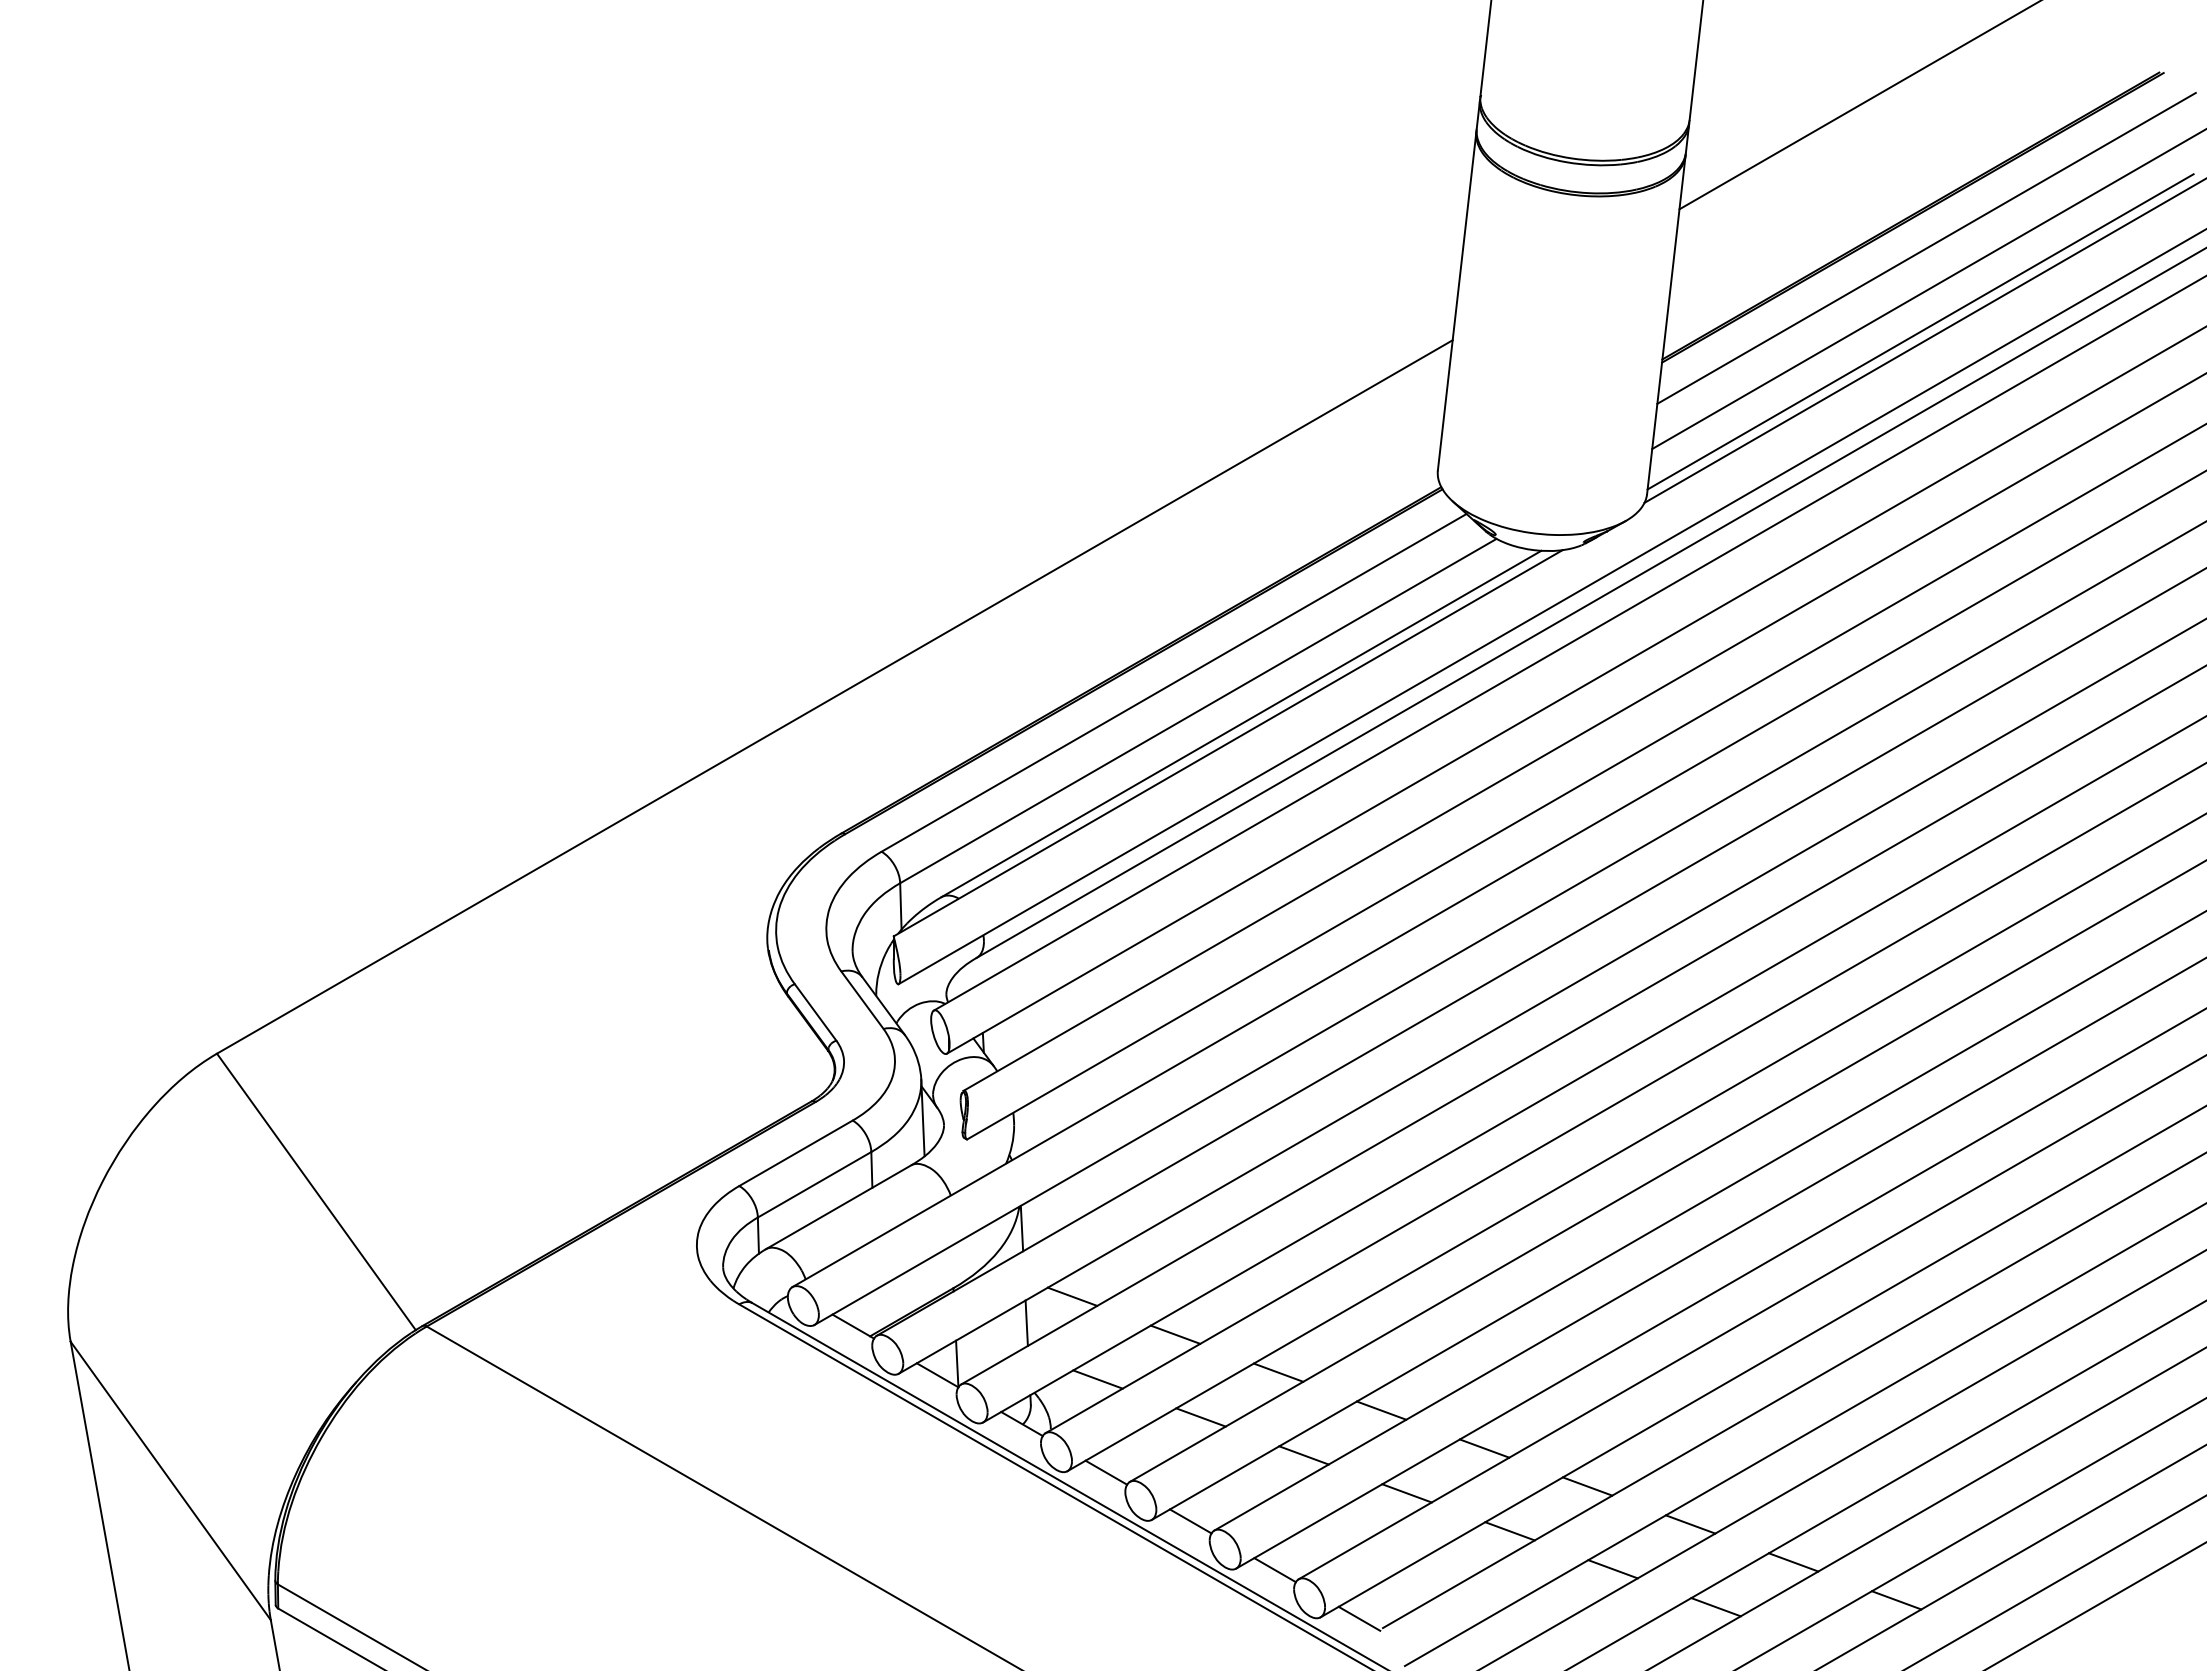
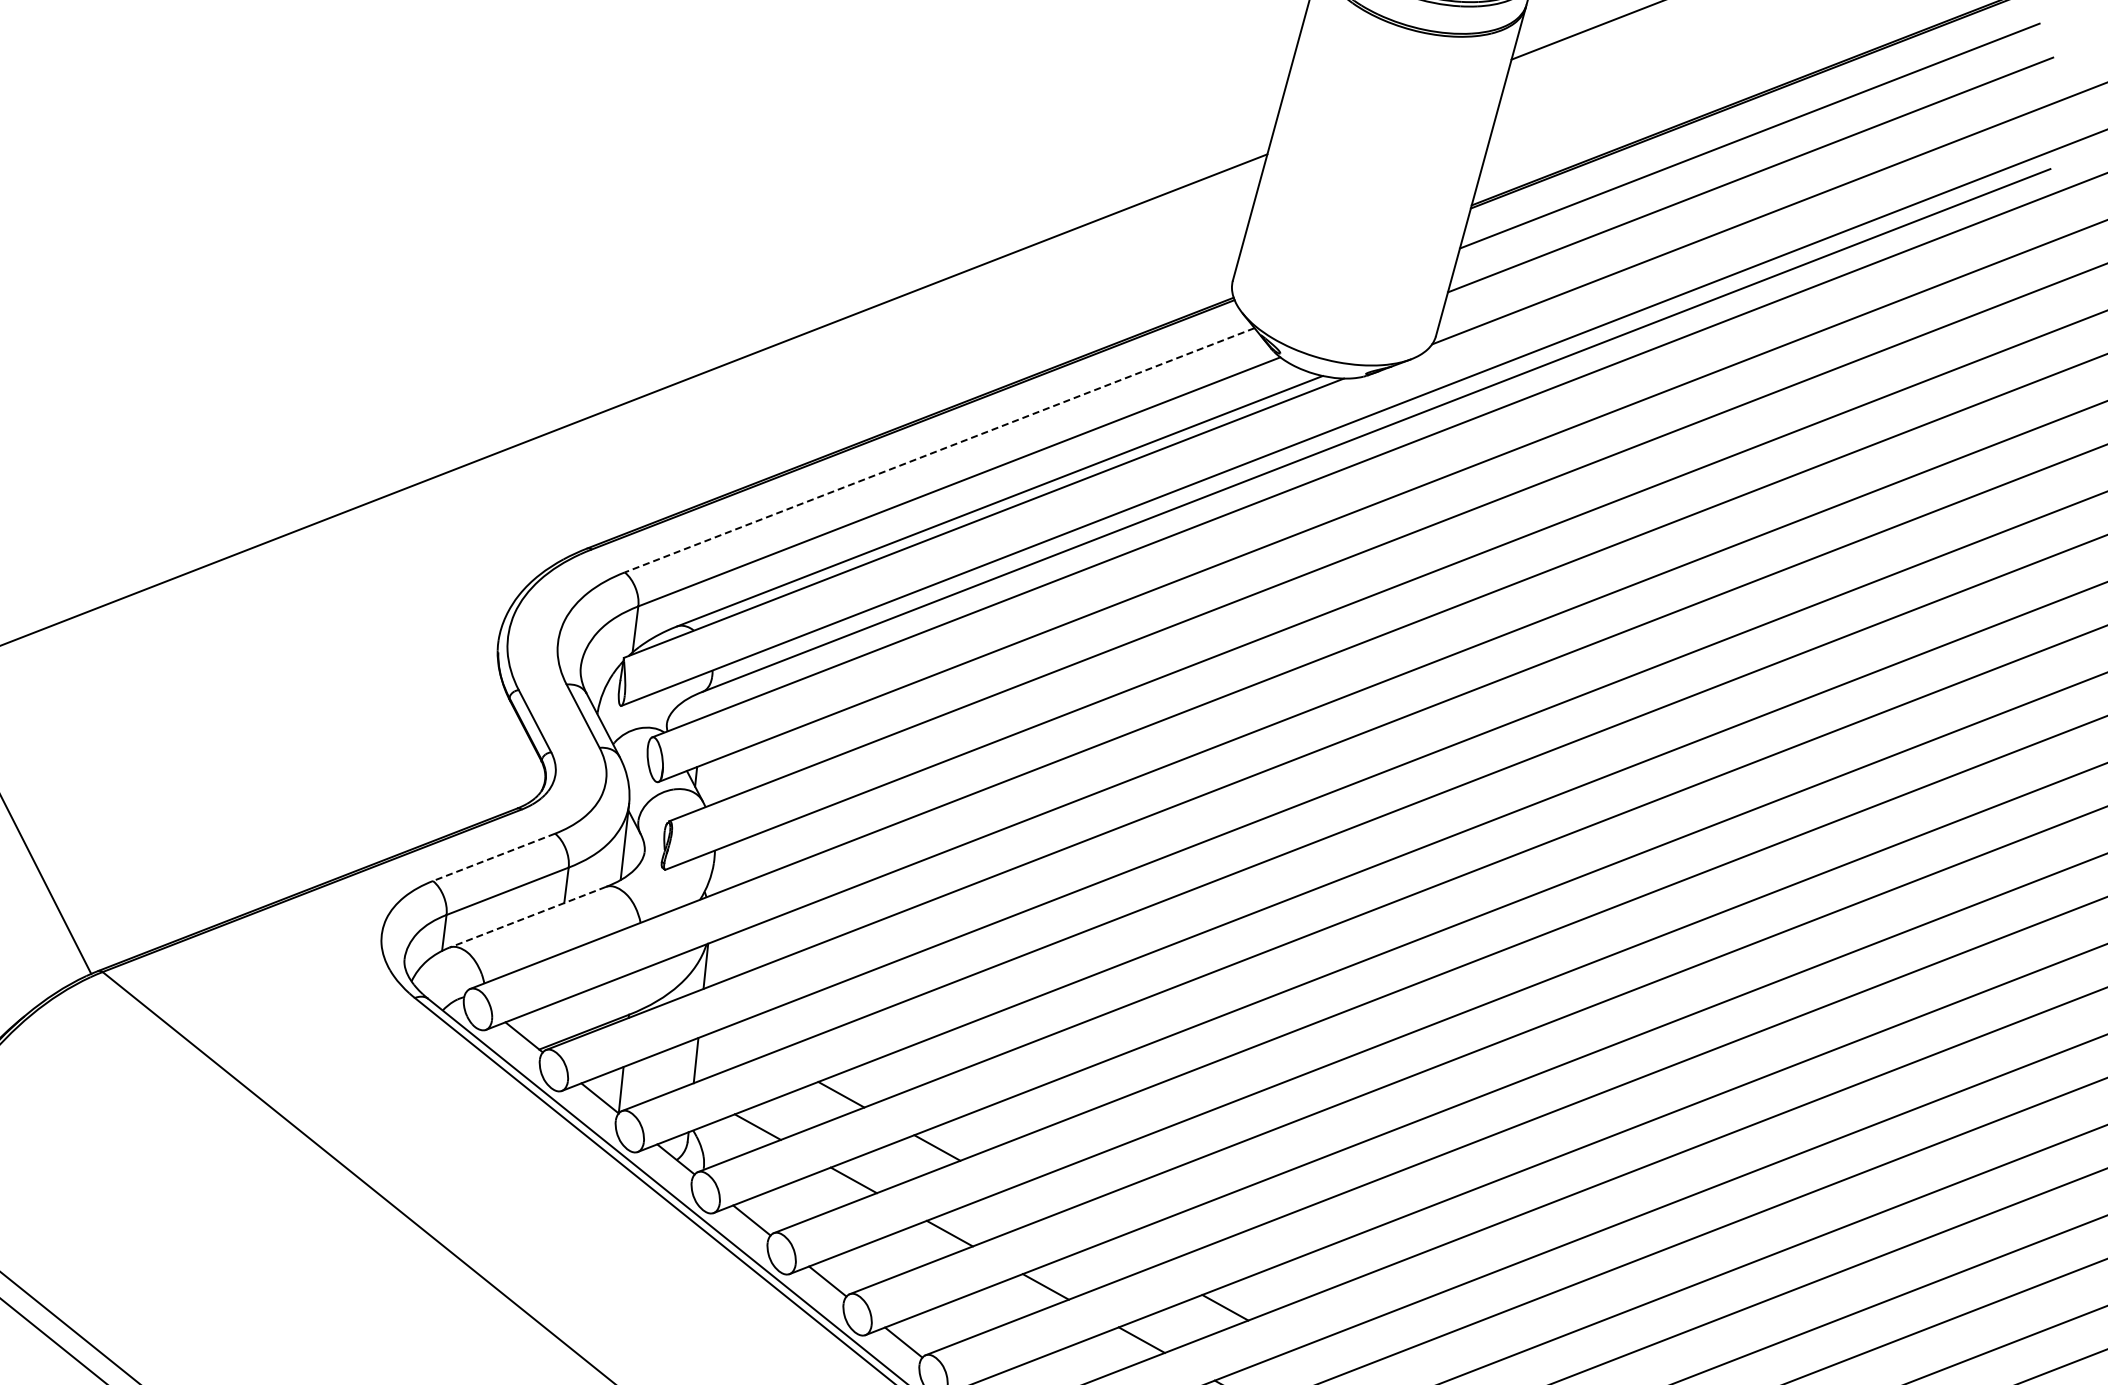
line: (1920, 331) -> (1731, 217), removed
line: (1174, 682) -> (940, 450), solid -> dashed
line: (795, 1153) -> (493, 857), solid -> dashed
line: (838, 1207) -> (527, 917), solid -> dashed
line: (1072, 1296) -> (745, 1041), removed
line: (1381, 1410) -> (1033, 1201), removed
line: (1484, 1448) -> (1129, 1254), removed
line: (1690, 1524) -> (1321, 1361), removed

